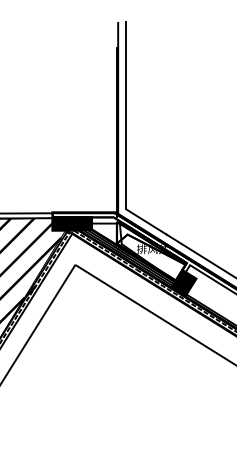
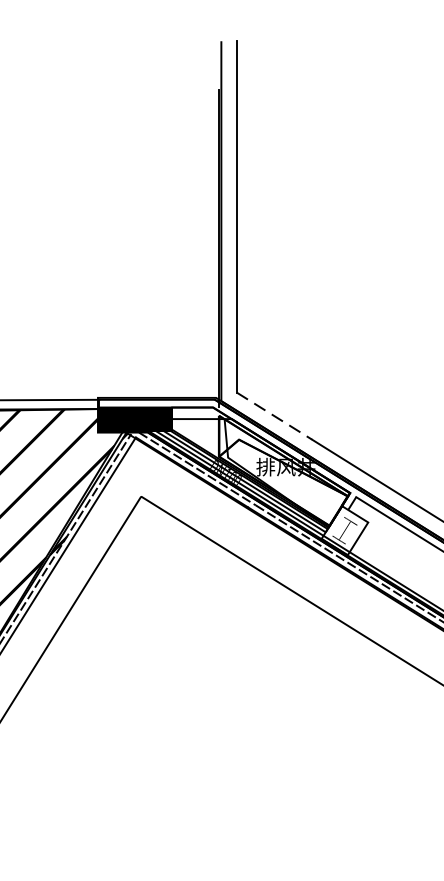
line: (146, 221) -> (274, 415), solid -> dashed
fill: (183, 283) -> (343, 531), removed

